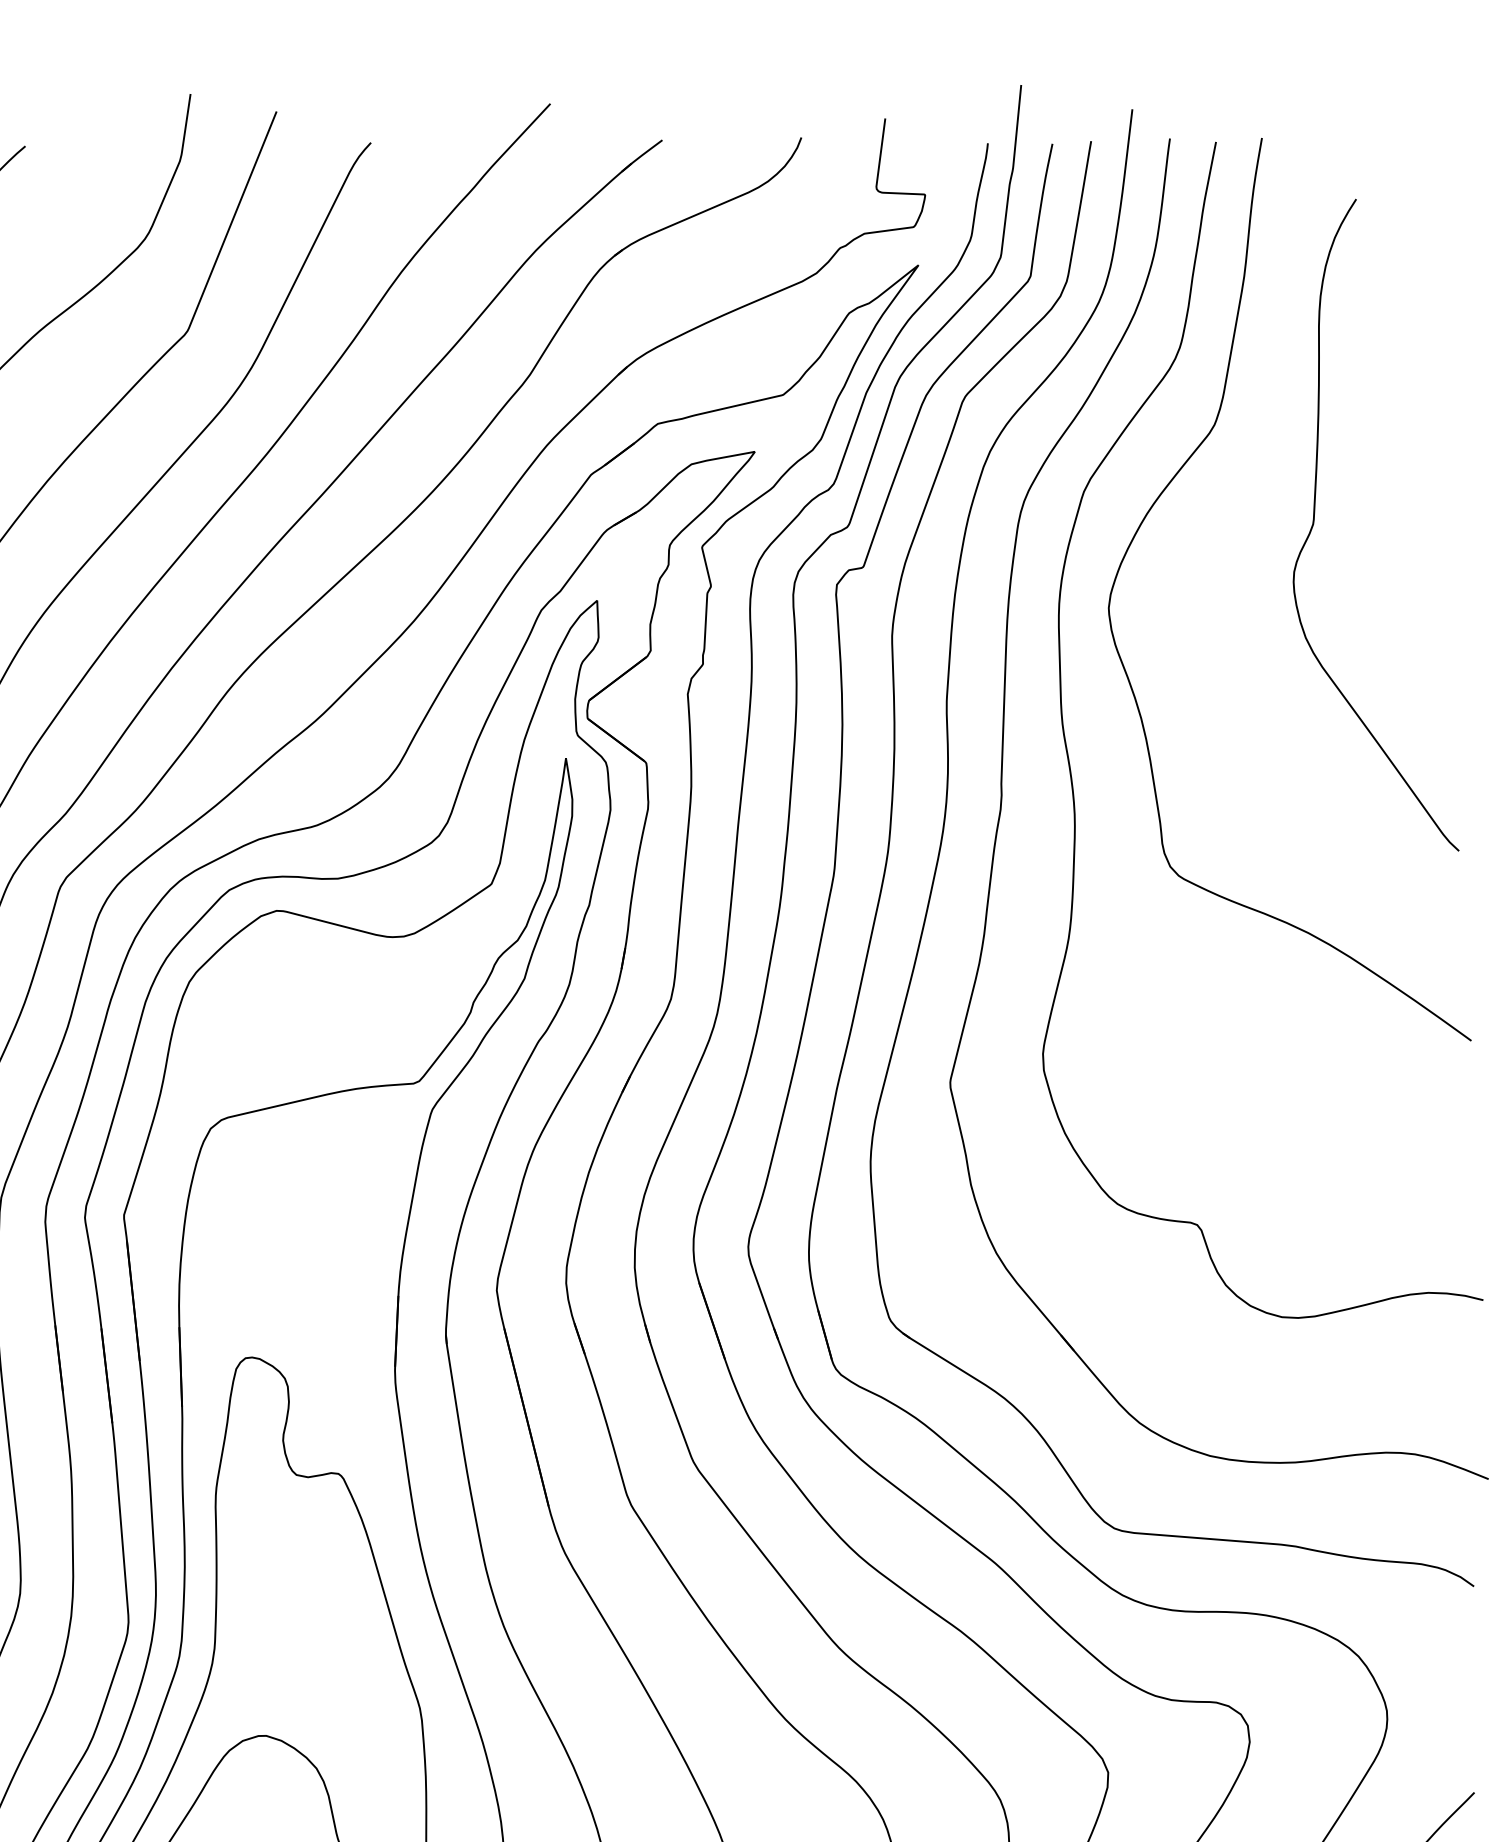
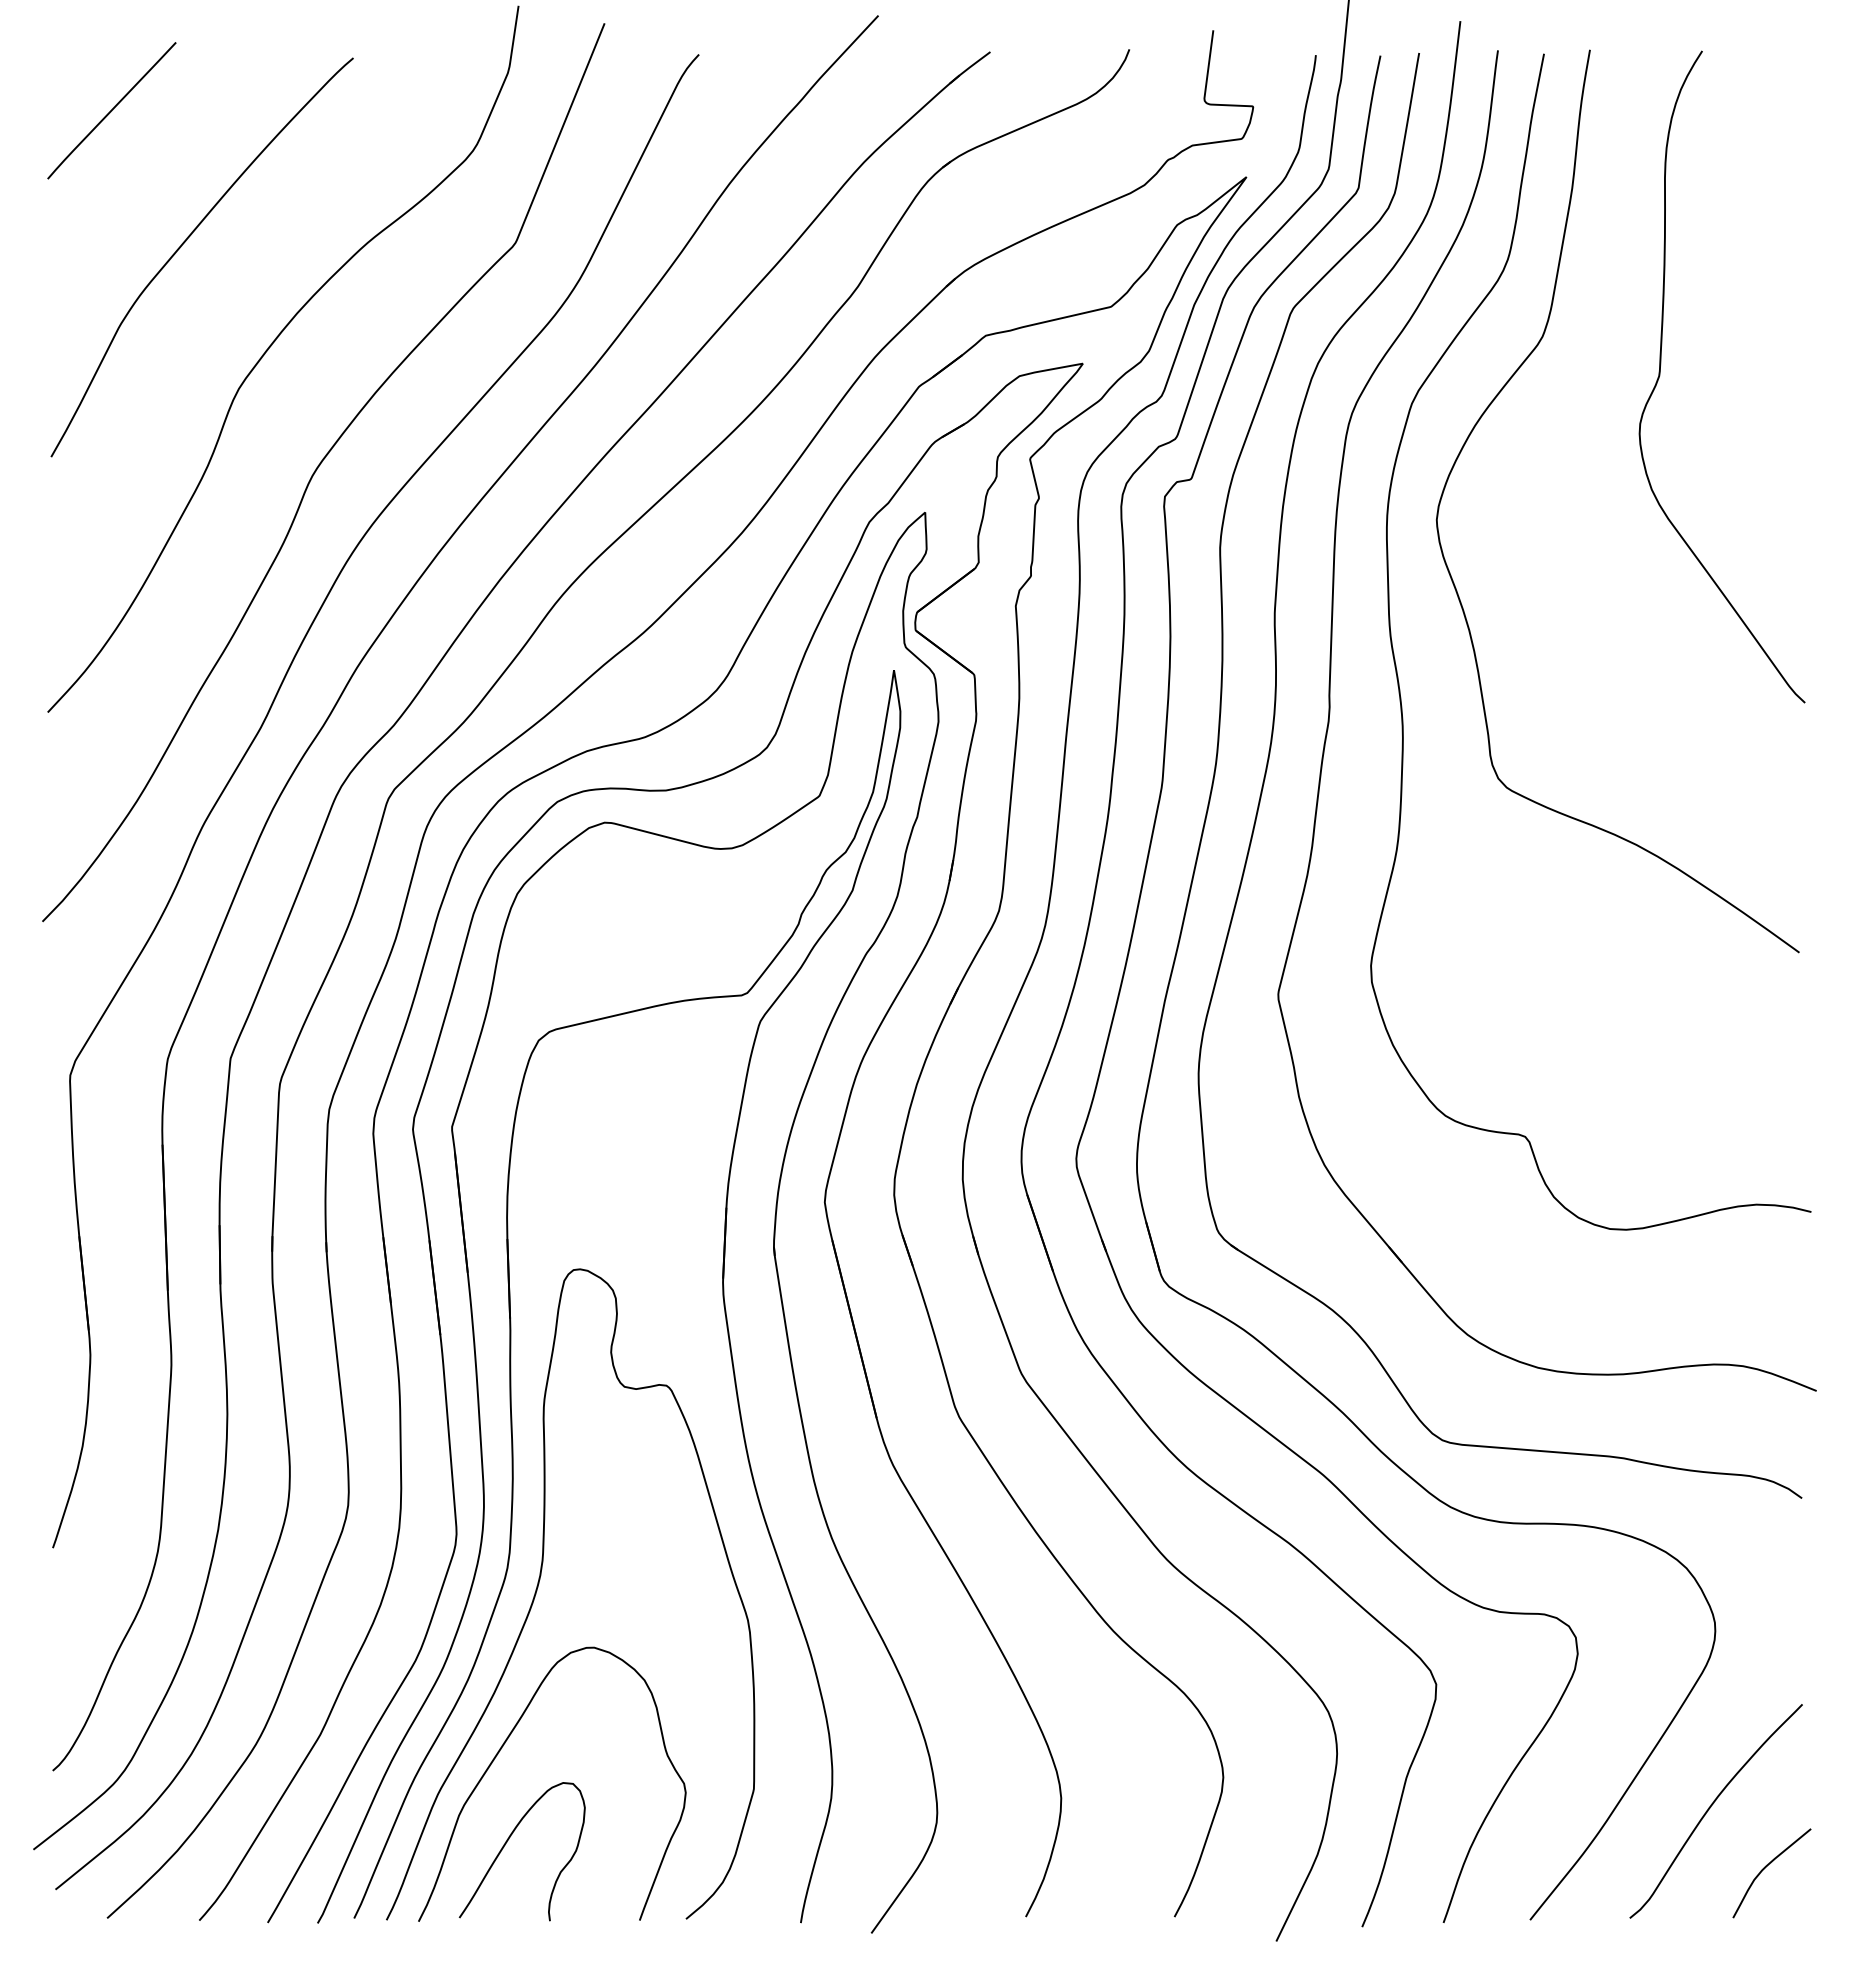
curve: (1314, 523) -> (1660, 375), moved

